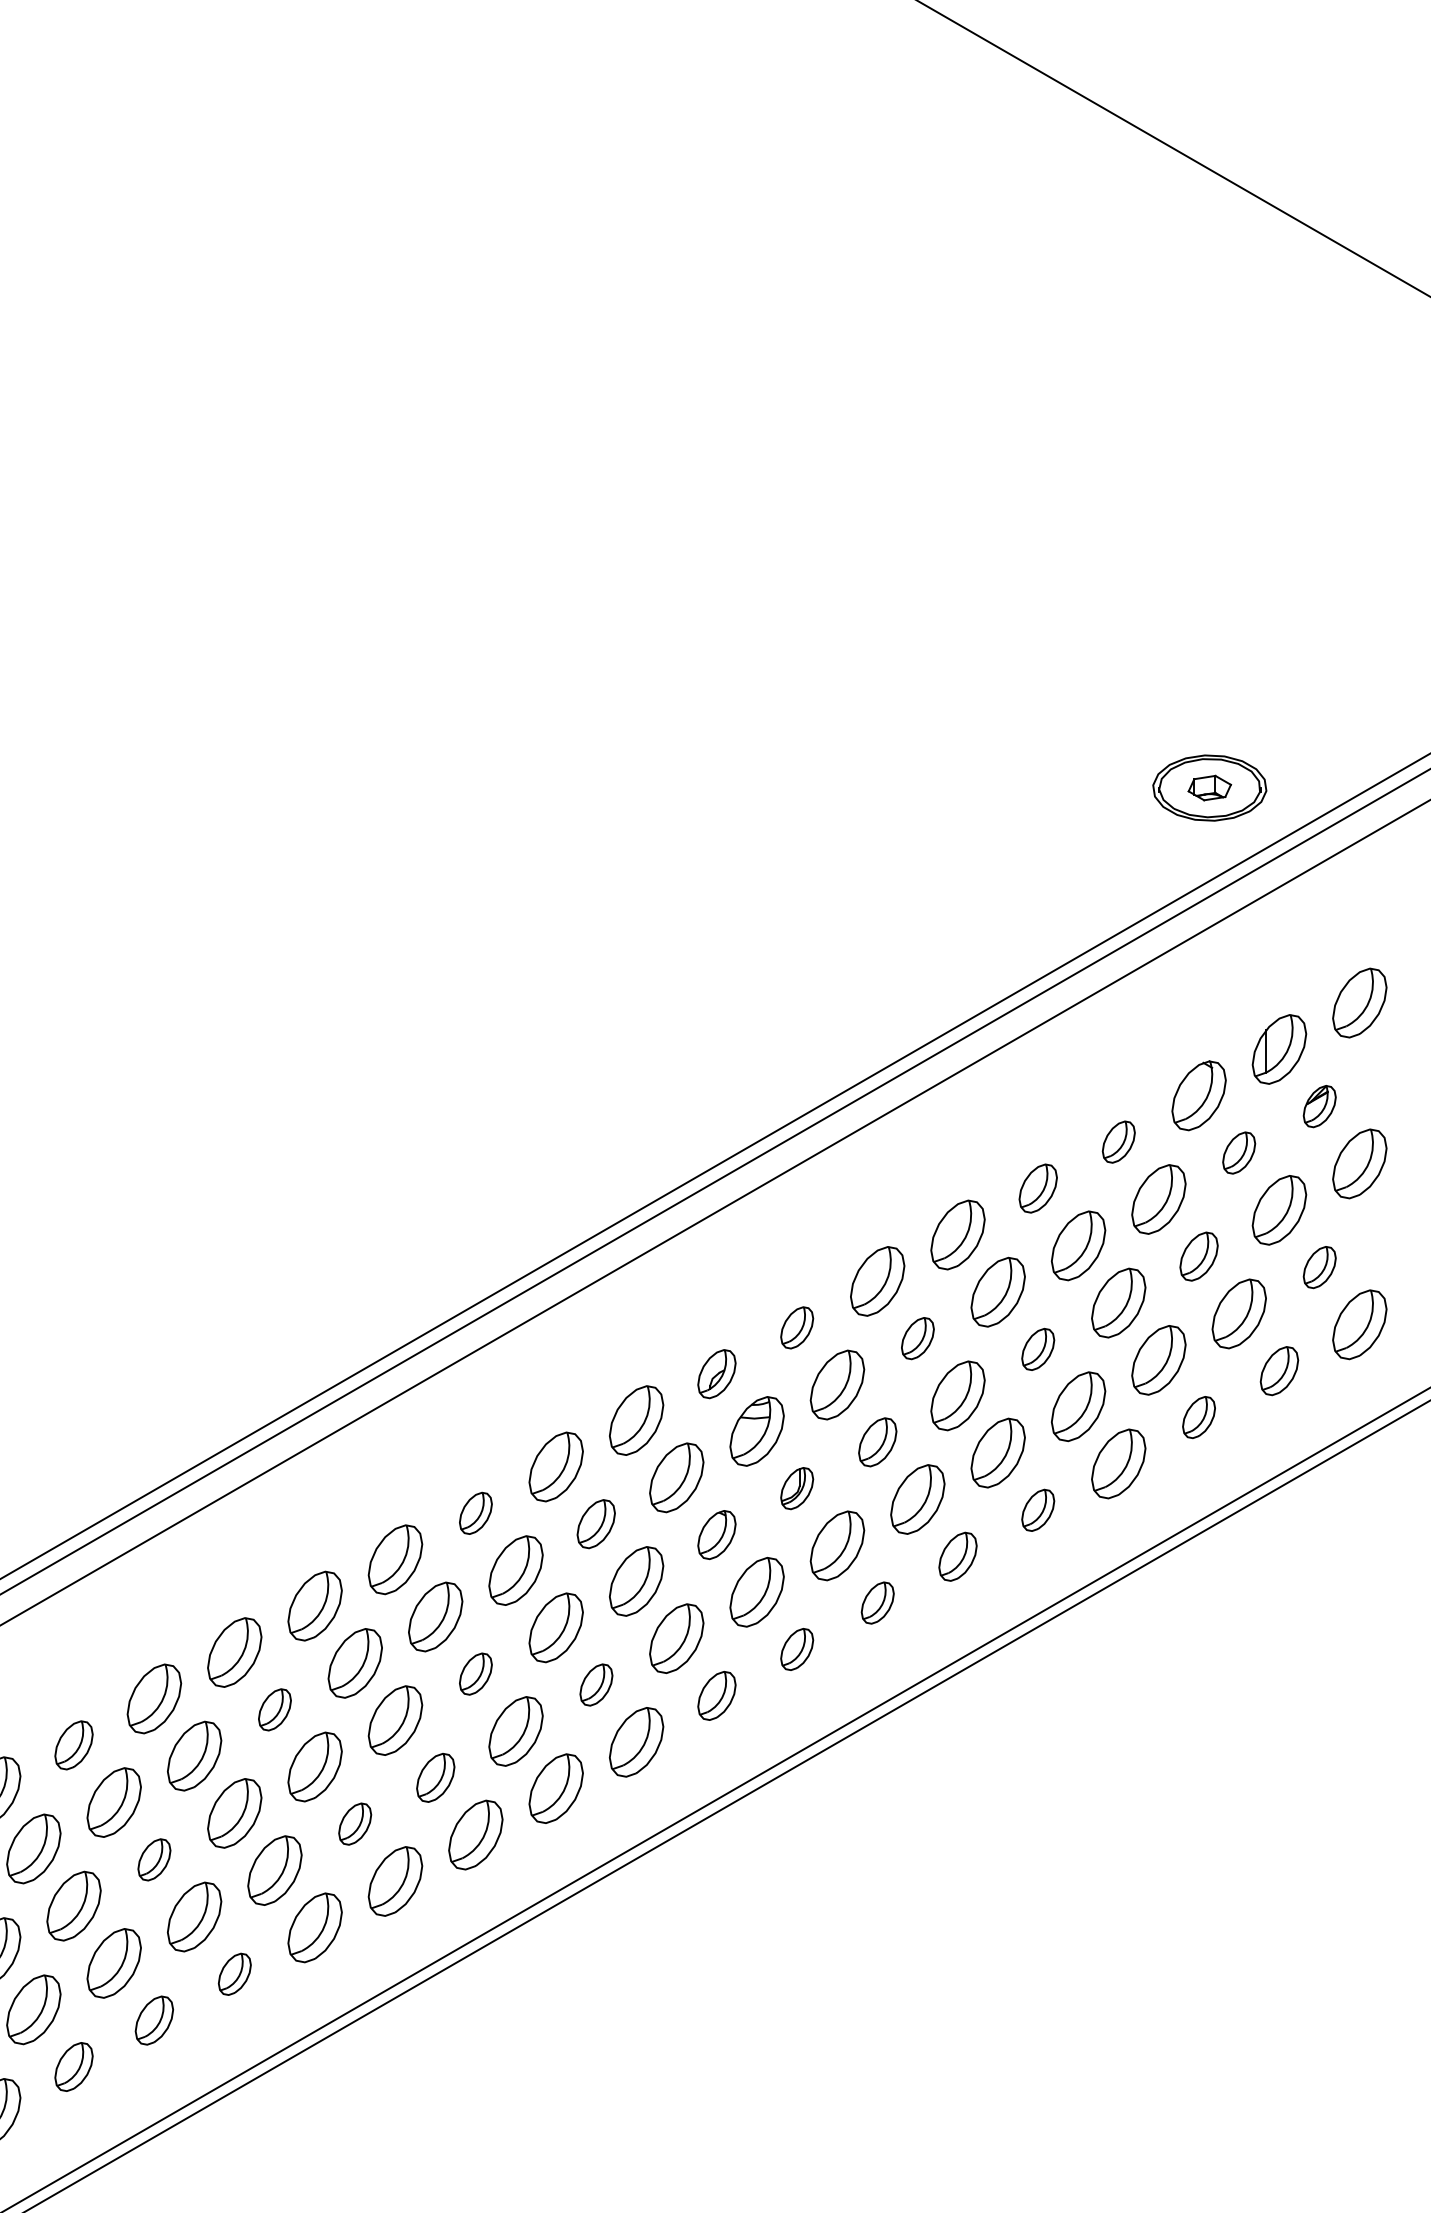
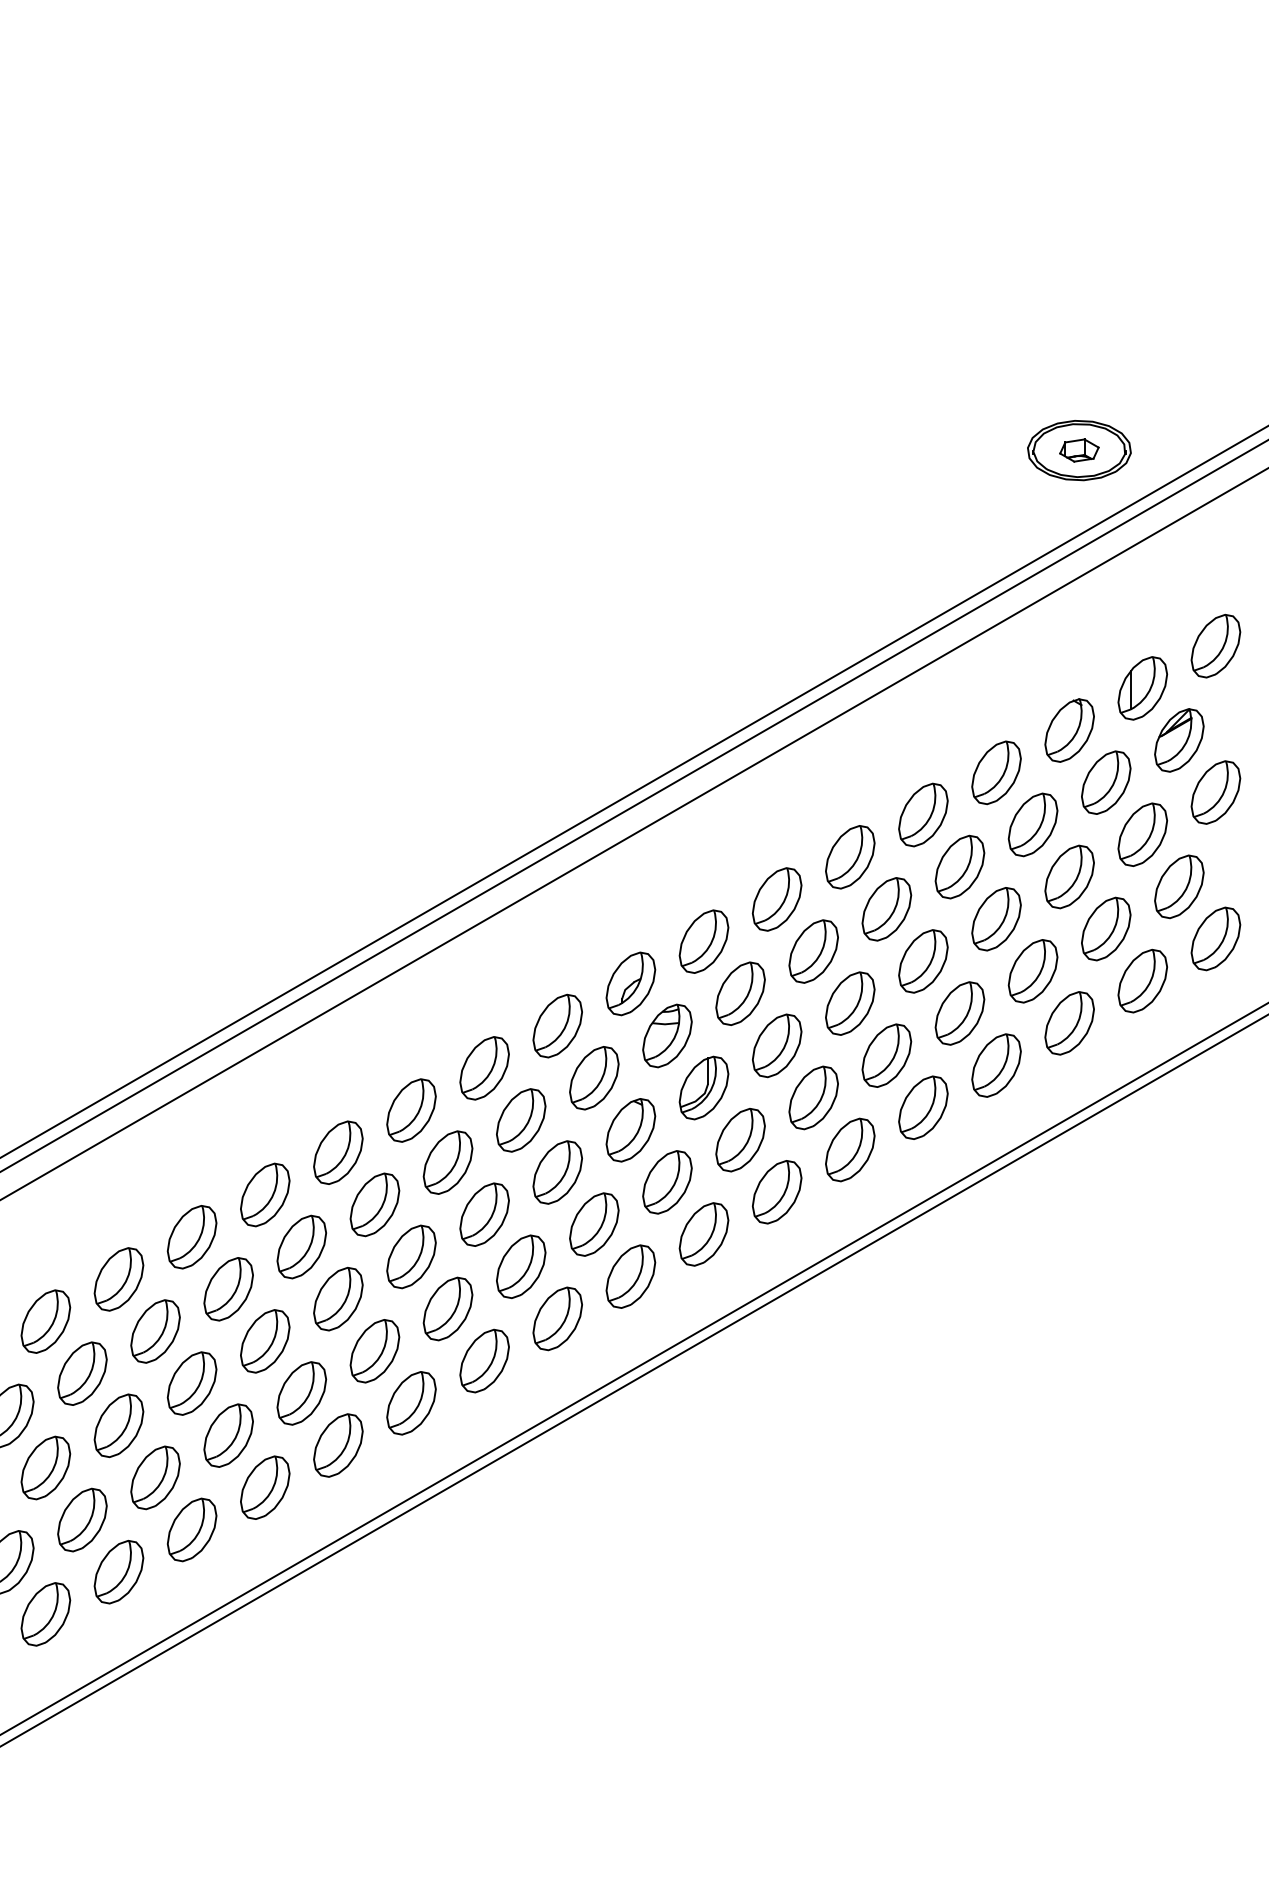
part: (1319, 1106) -> (1179, 740), size x1.67
part: (1118, 1141) -> (996, 772), size x1.67
part: (1238, 1152) -> (1105, 782), size x1.67
part: (1037, 1188) -> (922, 814), size x1.43
part: (1198, 1256) -> (1069, 876), size x1.43
part: (1319, 1267) -> (1179, 886), size x1.67
part: (796, 1327) -> (703, 941), size x1.67
part: (917, 1338) -> (813, 951), size x1.67
part: (1037, 1349) -> (922, 961), size x1.67
part: (1279, 1370) -> (1142, 980), size x1.43
part: (716, 1373) -> (630, 983), size x1.43
part: (1198, 1417) -> (1069, 1023), size x1.67
part: (877, 1442) -> (777, 1046), size x1.43
part: (796, 1488) -> (703, 1087), size x1.67
part: (1037, 1510) -> (922, 1107), size x1.67
part: (475, 1513) -> (411, 1110), size x1.67
part: (595, 1523) -> (520, 1119), size x1.43
part: (716, 1534) -> (630, 1129), size x1.43
part: (957, 1556) -> (849, 1149), size x1.43
part: (877, 1602) -> (777, 1191), size x1.67
part: (796, 1649) -> (703, 1234), size x1.67
part: (475, 1673) -> (411, 1256), size x1.67
part: (596, 1684) -> (521, 1266), size x1.67
part: (716, 1695) -> (630, 1276), size x1.43
part: (274, 1709) -> (228, 1289), size x1.67
part: (73, 1745) -> (45, 1321), size x1.43
part: (435, 1777) -> (374, 1350), size x1.43
part: (354, 1823) -> (301, 1392), size x1.67
part: (154, 1859) -> (119, 1425), size x1.67
part: (234, 1974) -> (191, 1530), size x1.67
part: (154, 2020) -> (119, 1572), size x1.43
part: (73, 2066) -> (45, 1613), size x1.43

